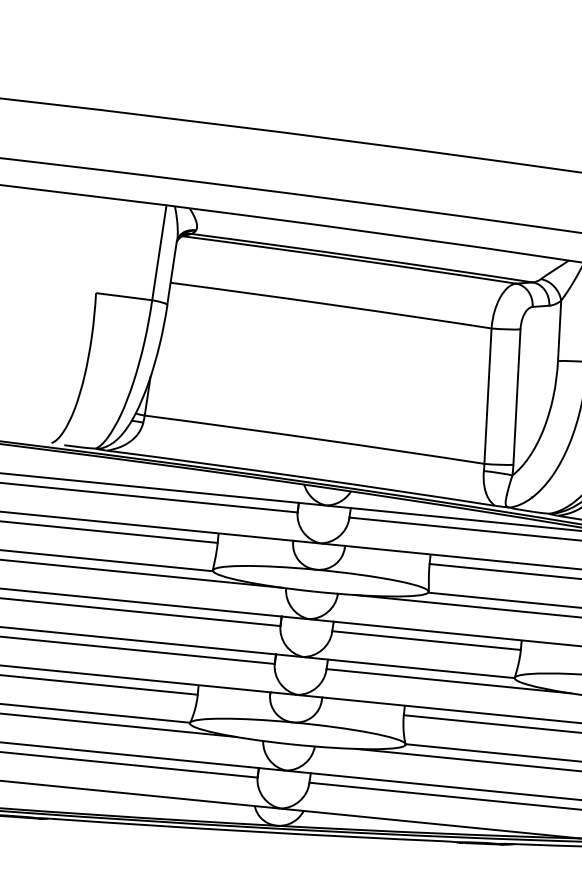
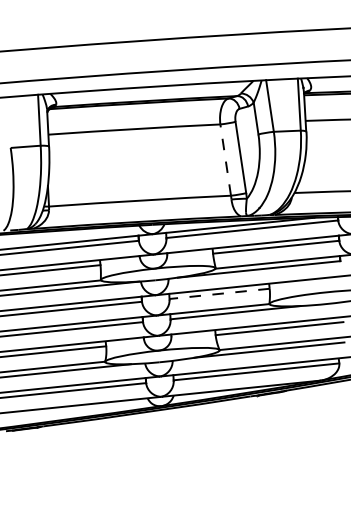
line: (487, 394) -> (225, 159), solid -> dashed
line: (426, 639) -> (219, 293), solid -> dashed

